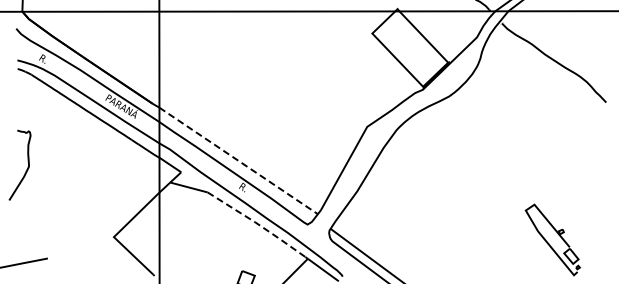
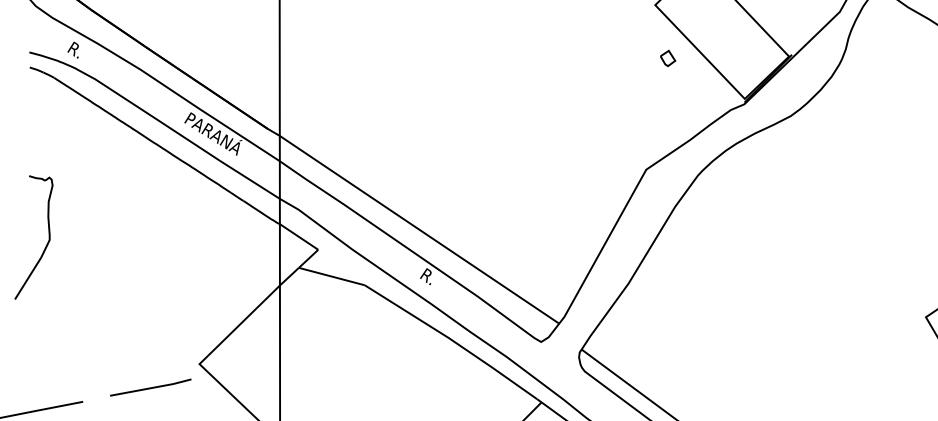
part: (379, 63) -> (667, 57), added
line: (238, 161) -> (419, 230), dashed -> solid
line: (257, 223) -> (452, 340), dashed -> solid
line: (86, 250) -> (151, 387), added

